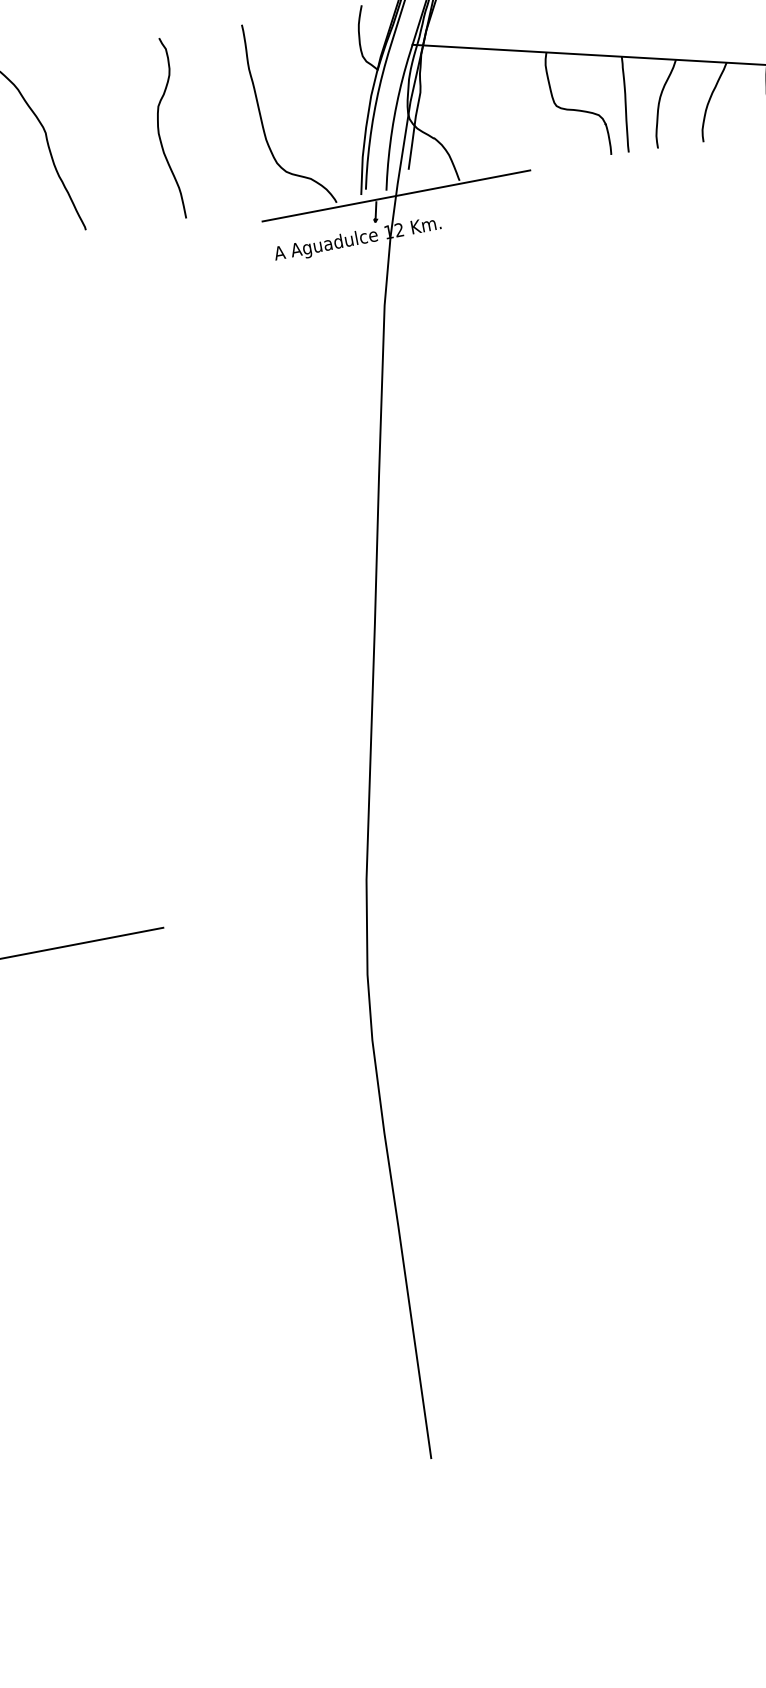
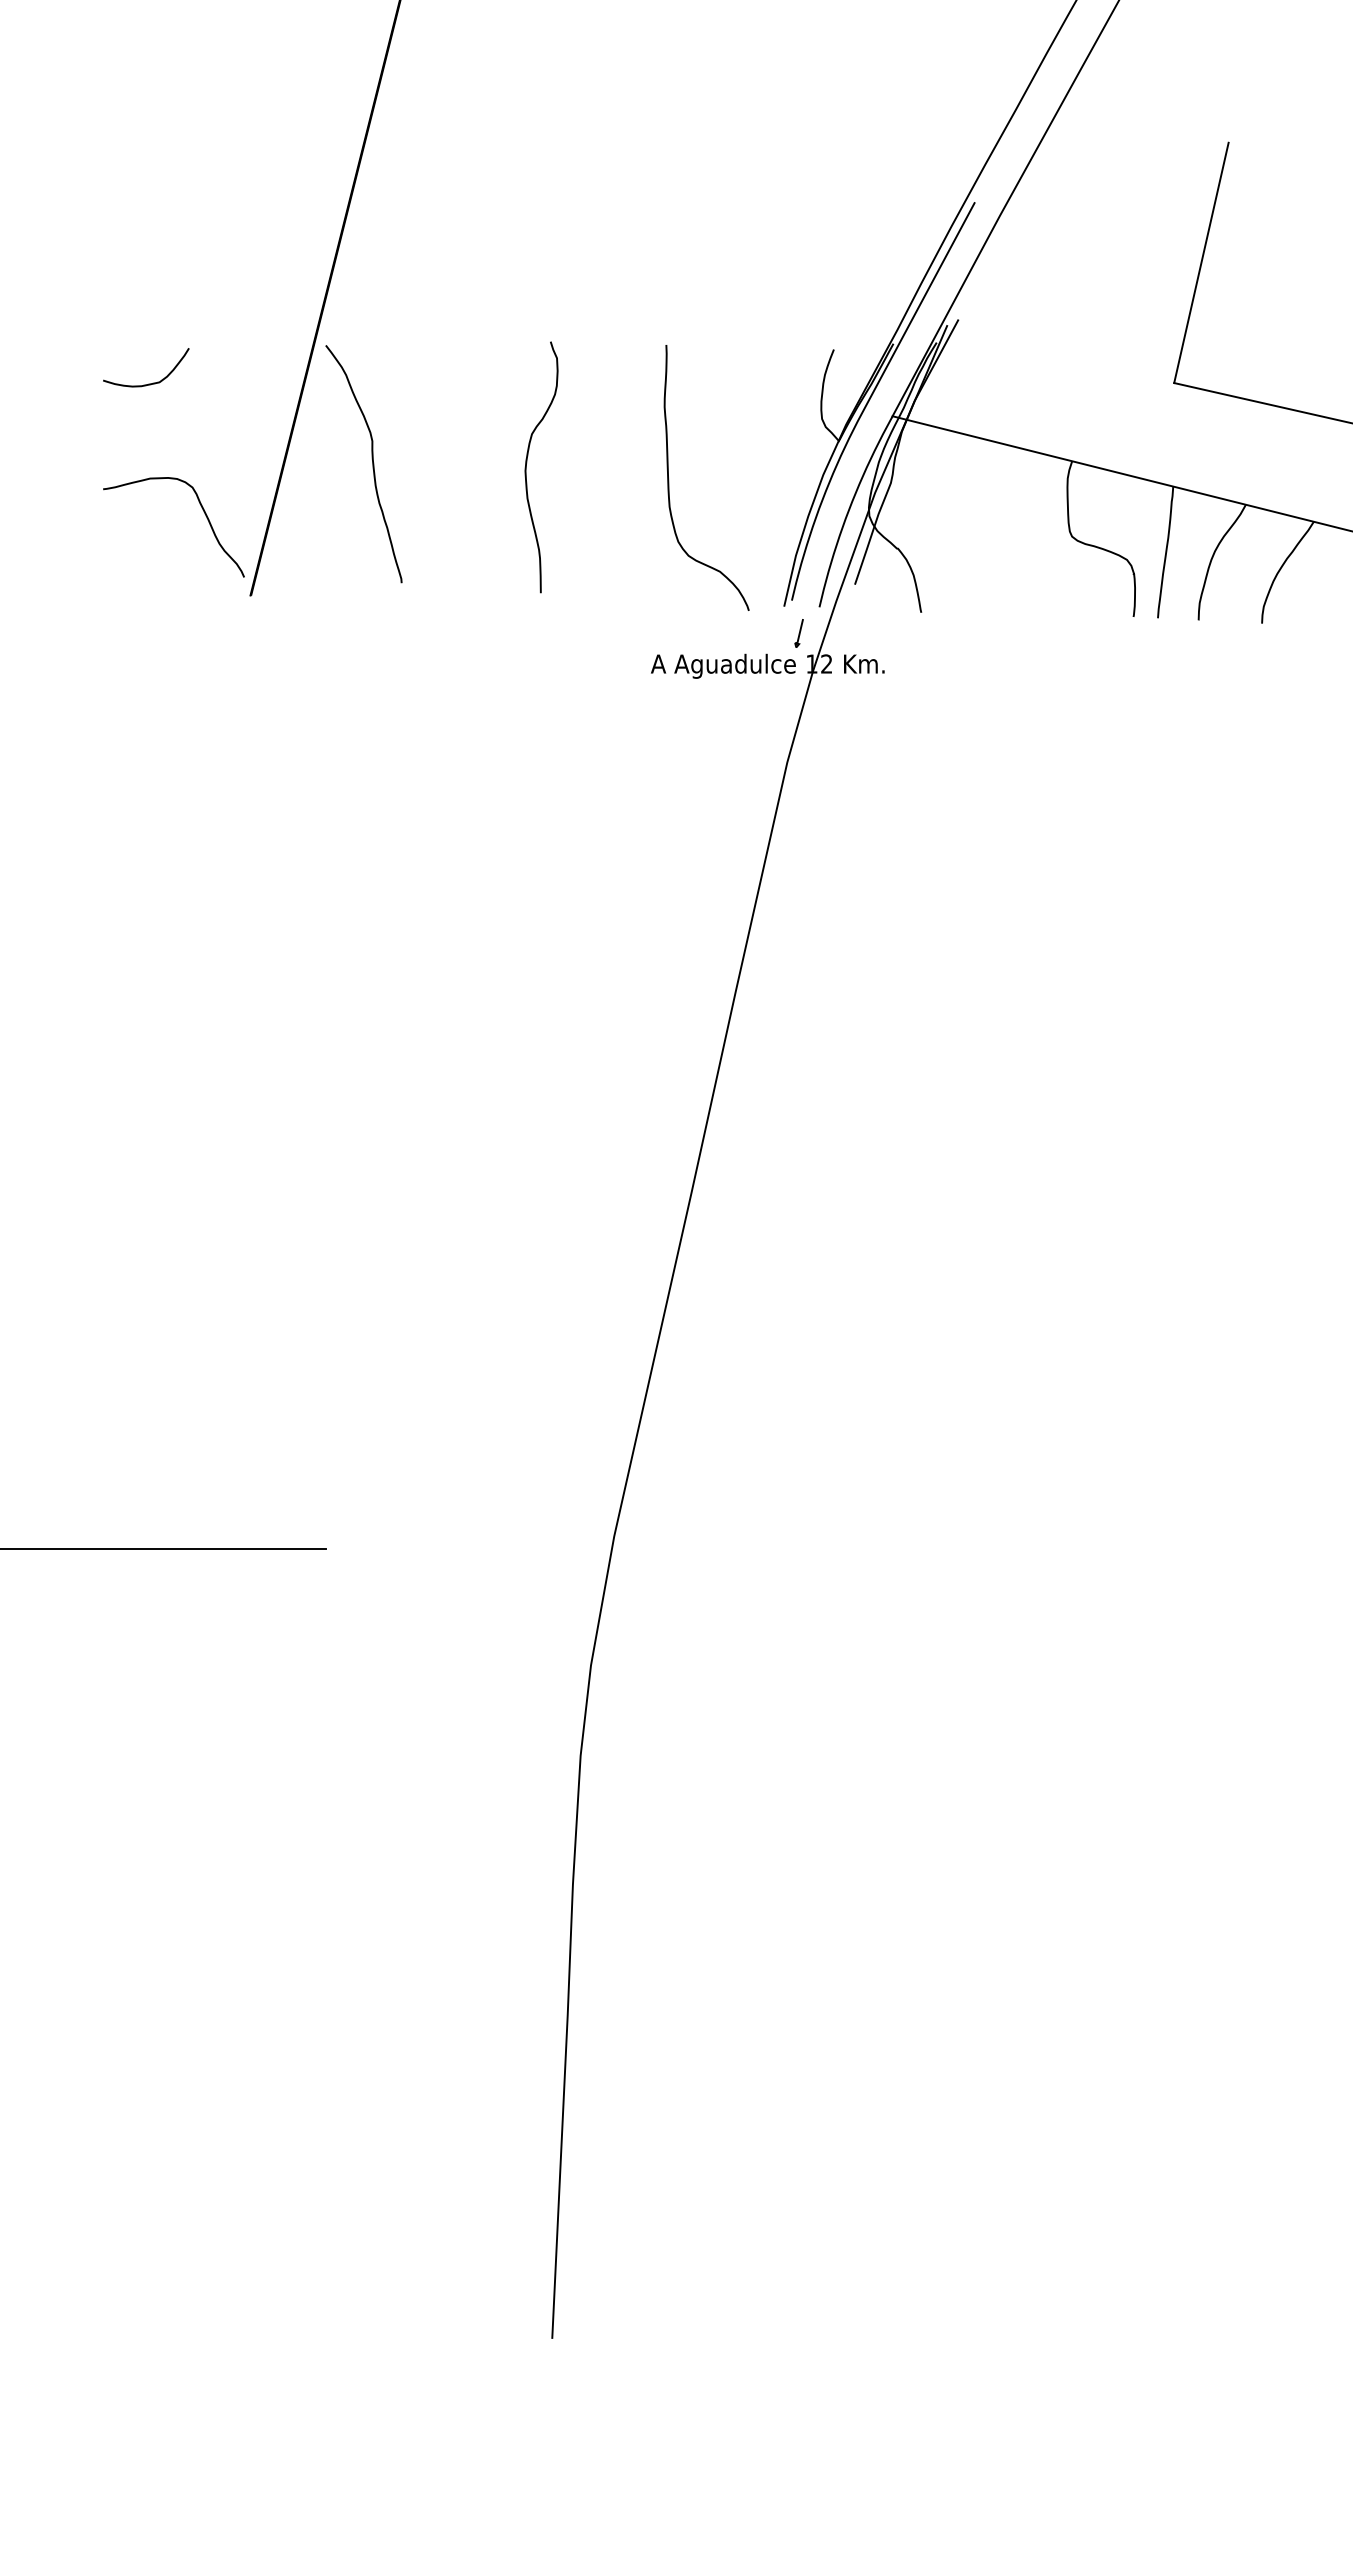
line: (396, 196) -> (831, 617), removed

